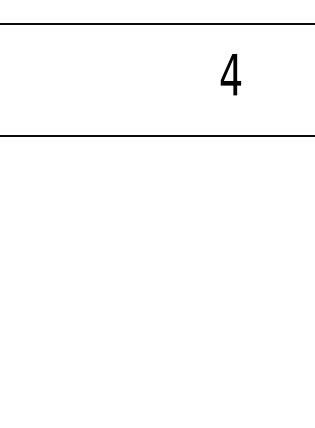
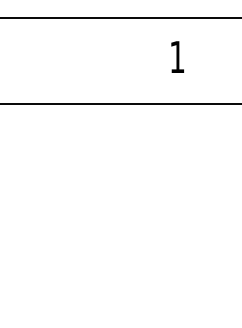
text: (231, 73) -> (177, 56), 4 -> 1

